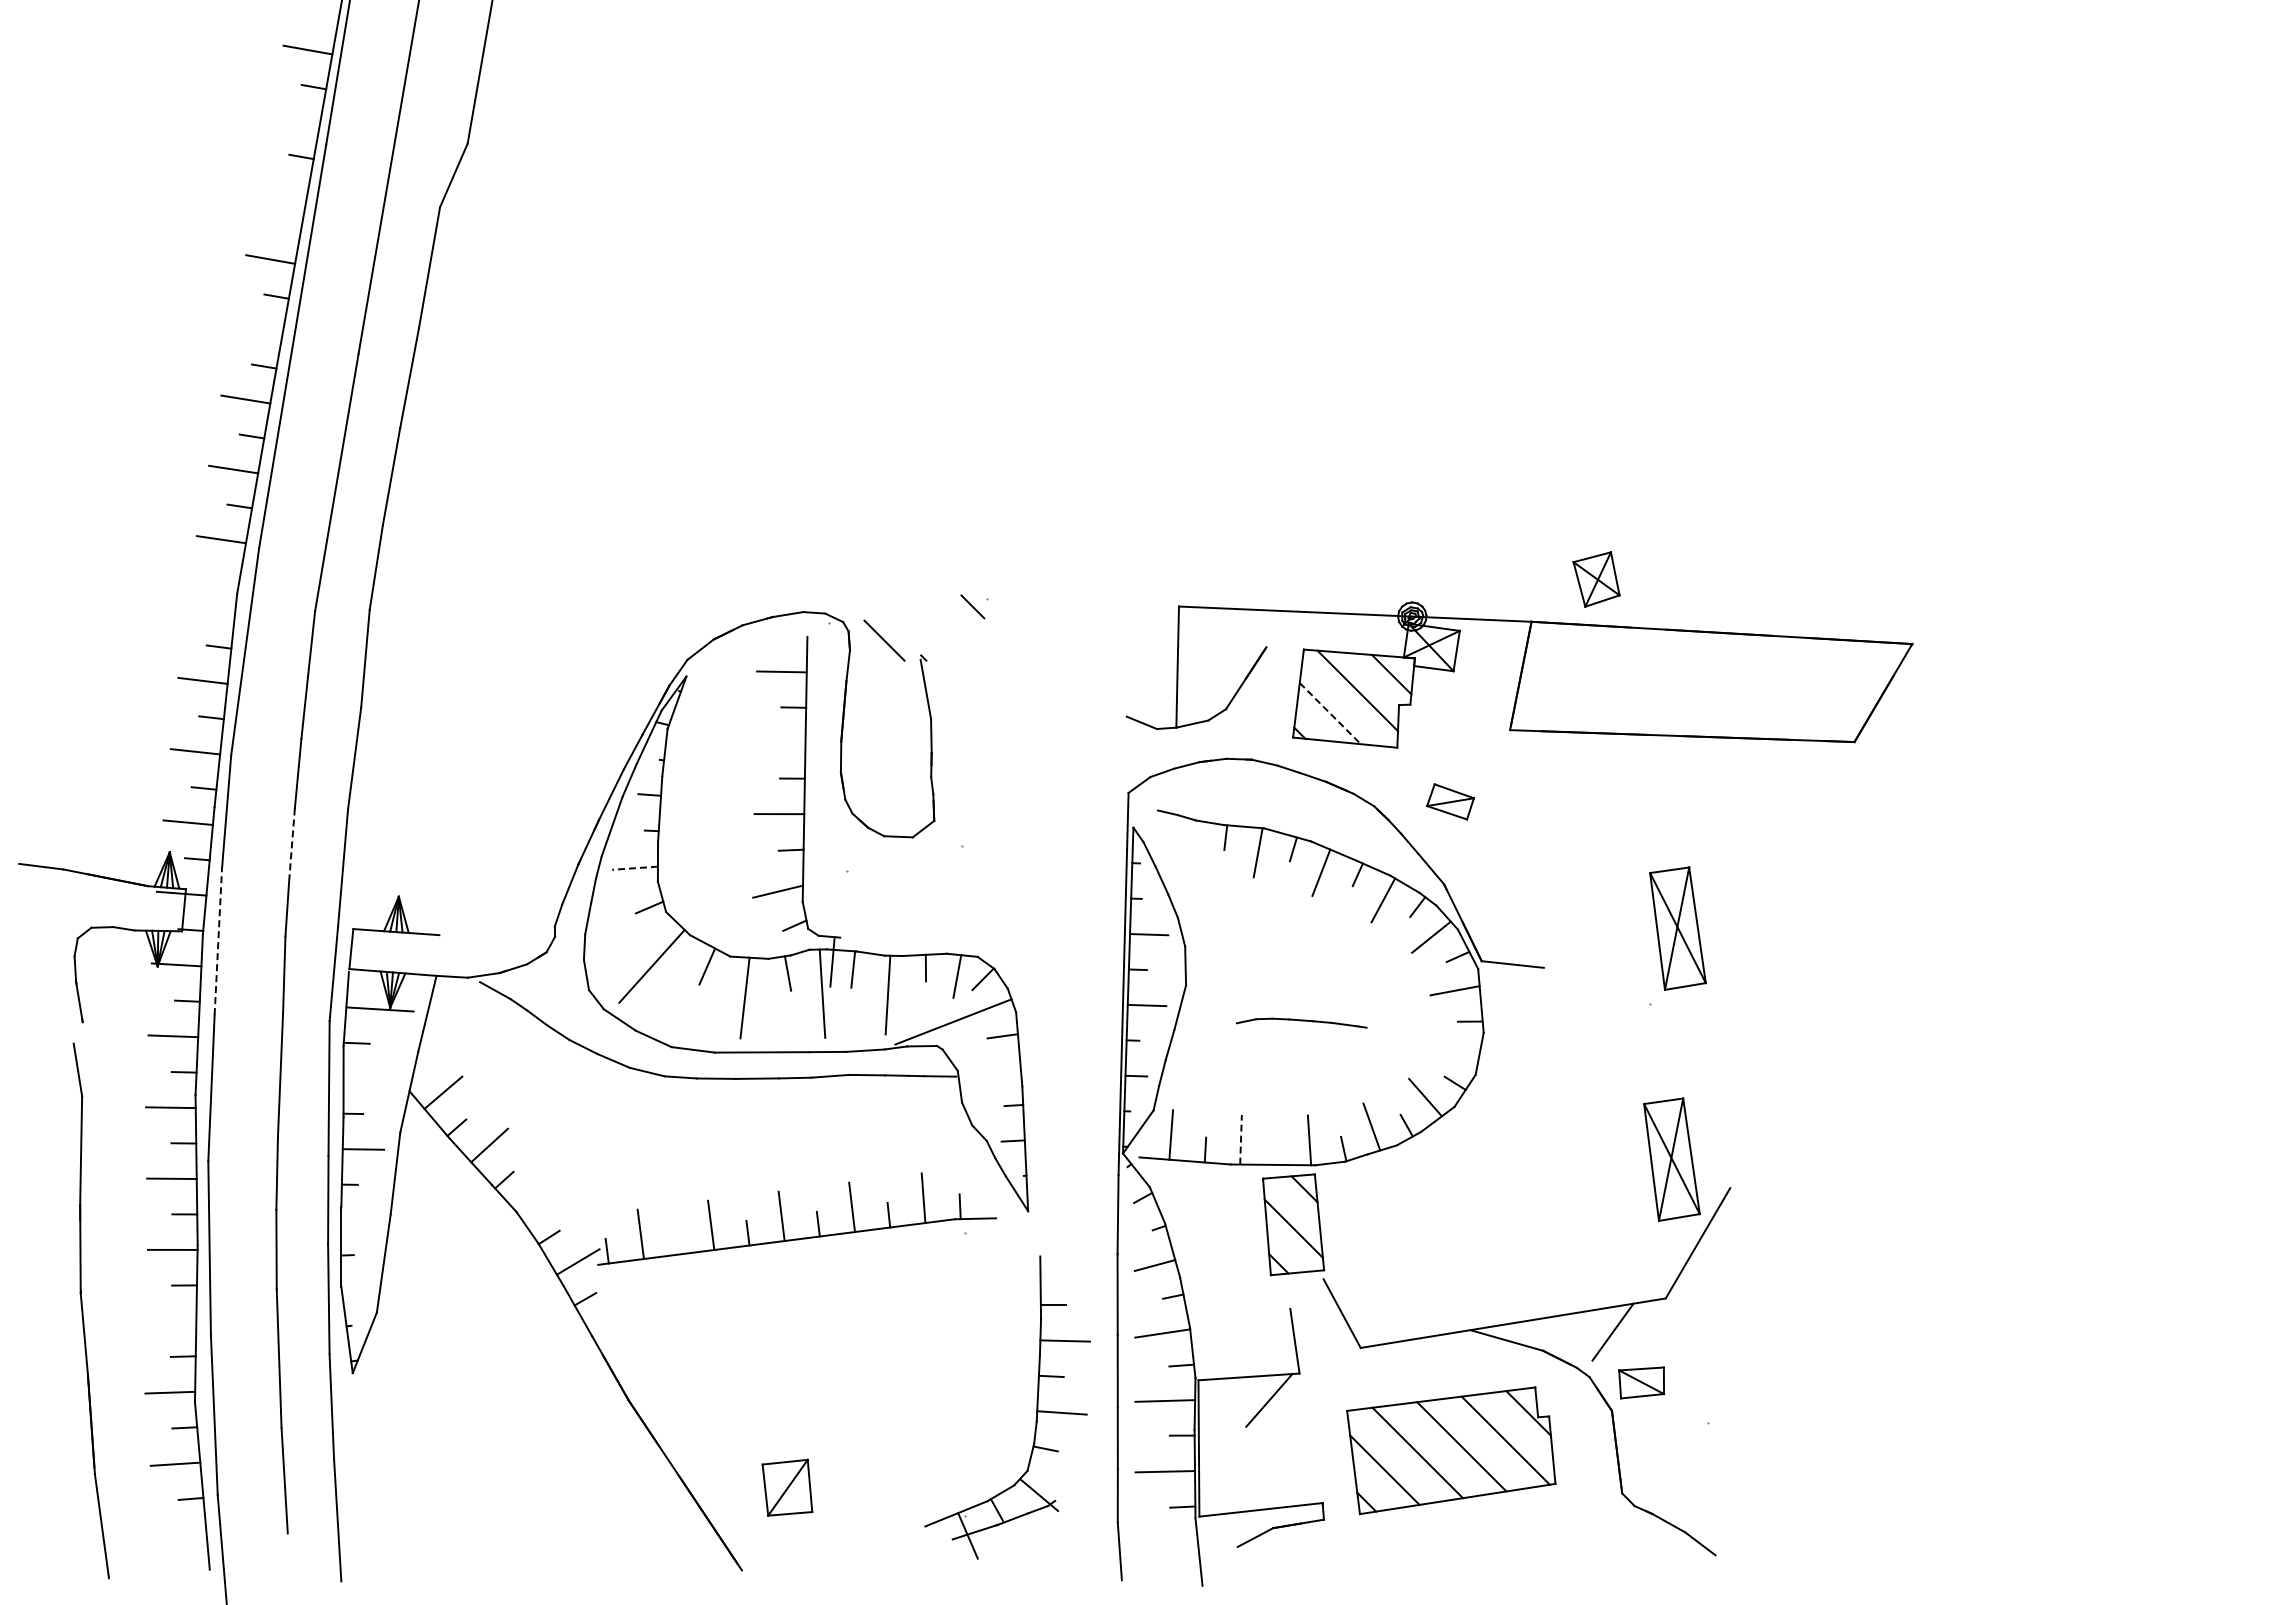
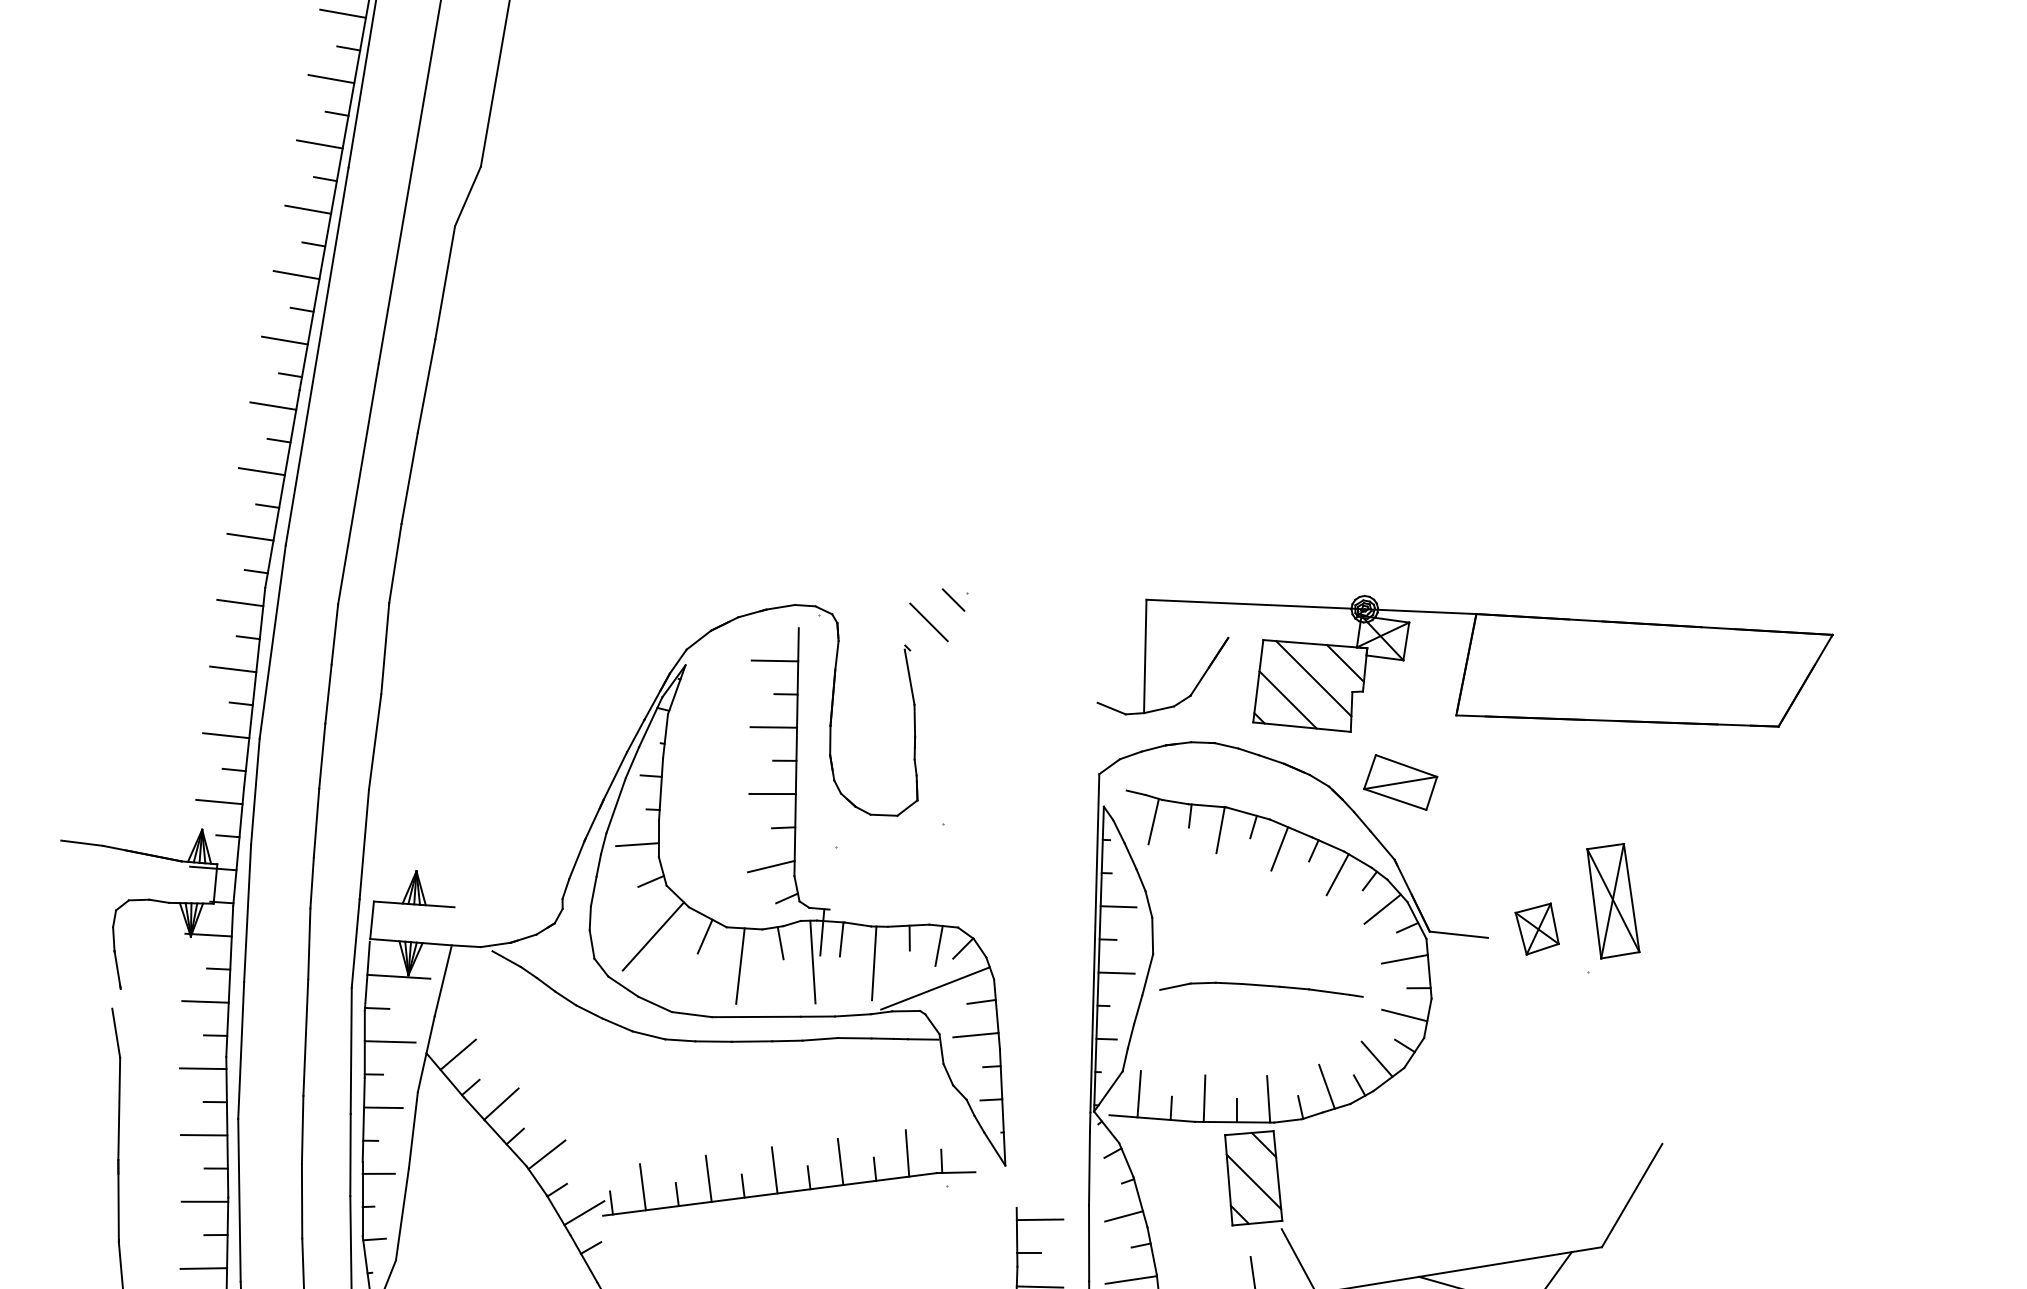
line: (326, 17) -> (348, 48), added
line: (295, 119) -> (319, 144), added
line: (282, 189) -> (307, 209), added
line: (288, 226) -> (313, 244), added
line: (257, 329) -> (284, 340), added
line: (227, 576) -> (256, 571), added
part: (1596, 579) -> (1537, 929), moved
line: (210, 609) -> (240, 602), added
line: (884, 640) -> (928, 622), moved
line: (1330, 713) -> (1288, 699), dashed -> solid
line: (780, 742) -> (773, 727), added
part: (1450, 801) -> (1400, 782), size x1.67
line: (1186, 843) -> (1153, 821), added
line: (291, 845) -> (316, 823), dashed -> solid
line: (635, 868) -> (637, 844), dashed -> solid
line: (218, 941) -> (247, 913), dashed -> solid
part: (1301, 1022) -> (1261, 988), size x1.67
line: (1454, 1050) -> (1404, 1015), added
line: (996, 1071) -> (975, 1034), added
line: (370, 1078) -> (389, 1041), added
line: (1241, 1139) -> (1204, 1098), dashed -> solid
line: (1275, 1152) -> (1236, 1110), added
part: (1671, 1159) -> (1607, 1117), removed
line: (537, 1199) -> (546, 1154), added
line: (358, 1220) -> (378, 1174), added
line: (677, 1241) -> (677, 1193), added
line: (1065, 1268) -> (1040, 1219), added
line: (353, 1290) -> (374, 1239), added
line: (171, 1320) -> (203, 1267), added

